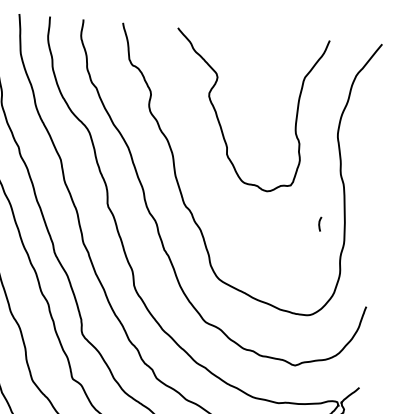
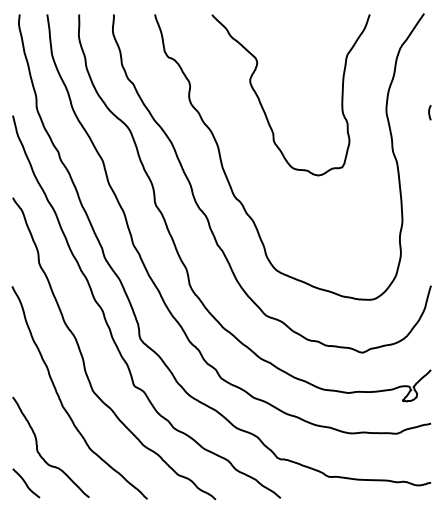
curve: (319, 223) -> (429, 112), moved

